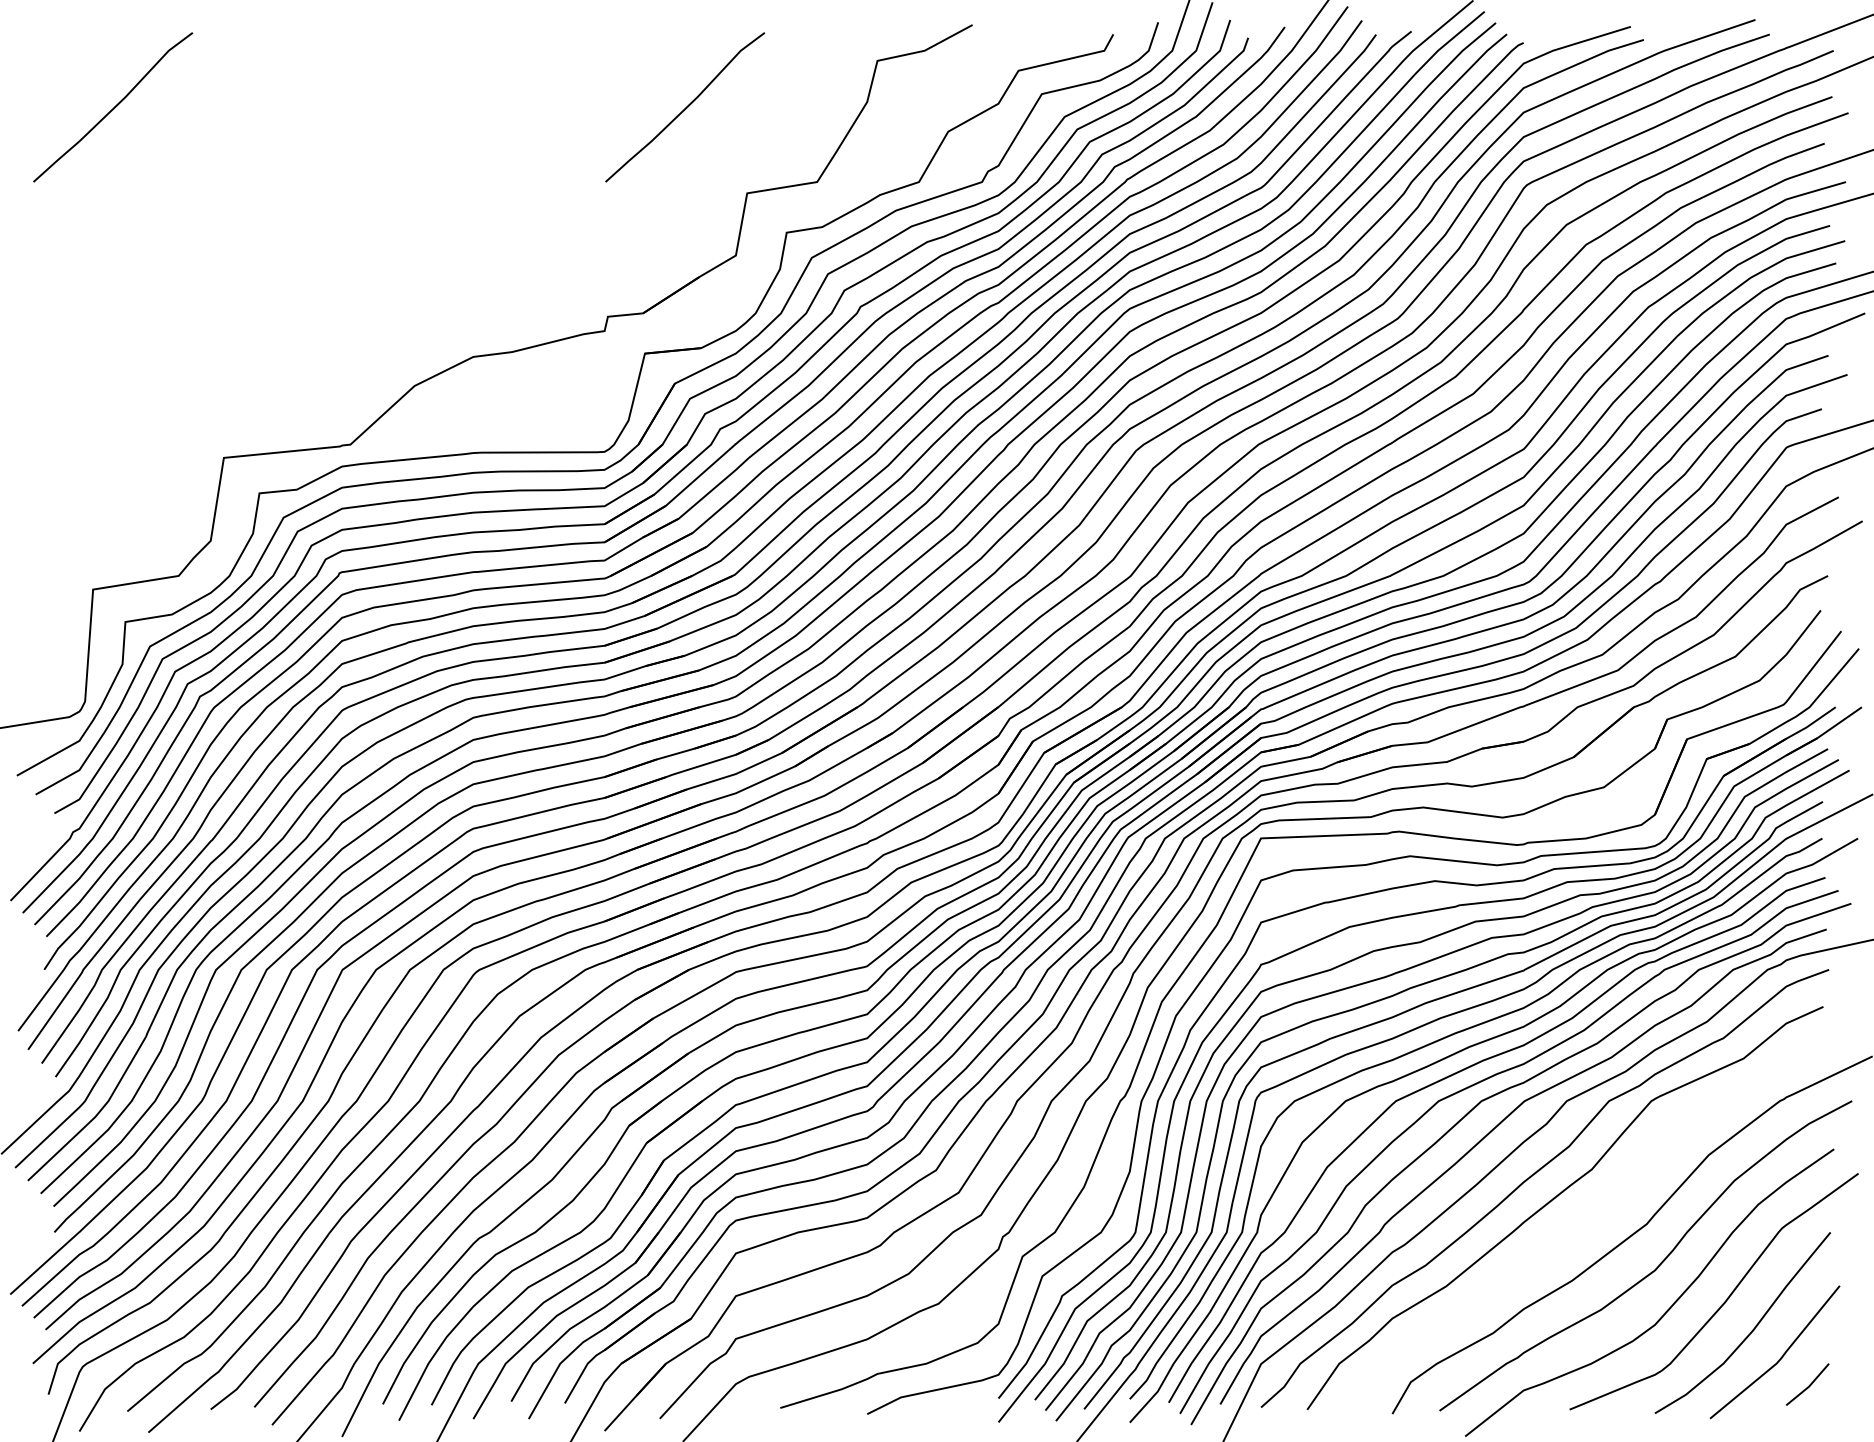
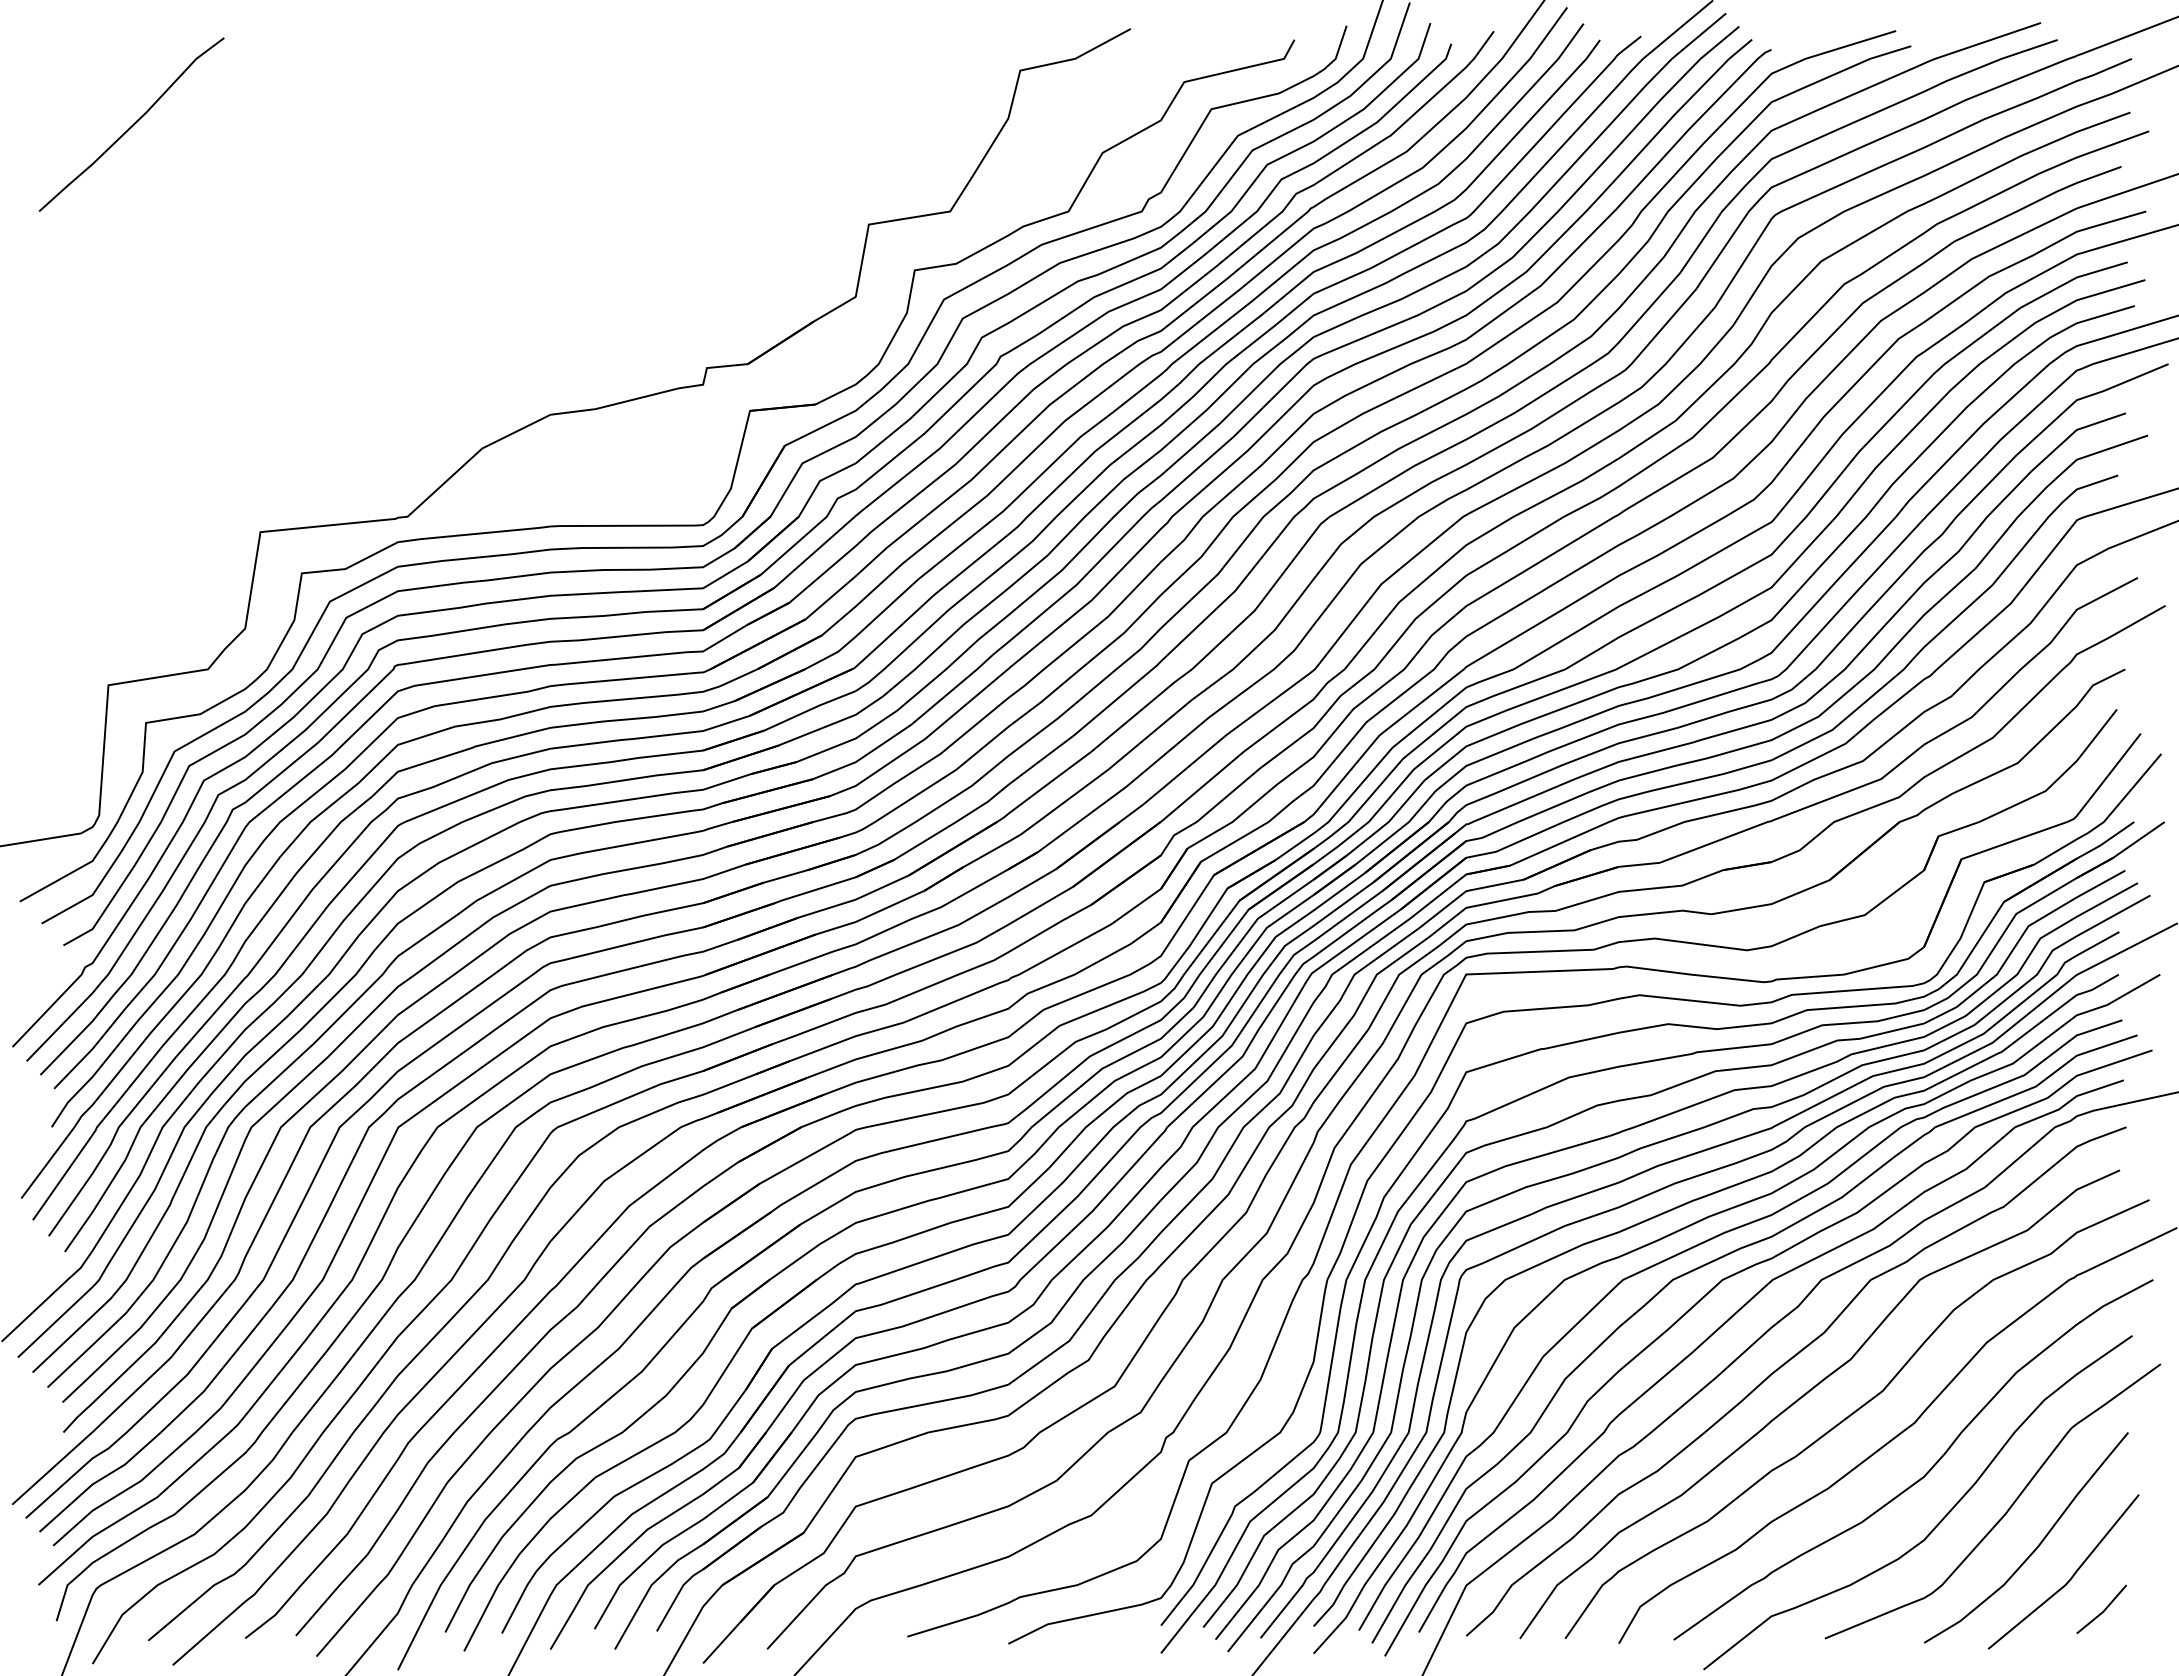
curve: (685, 107) -> (797, 124), removed
curve: (1594, 1216) -> (1853, 1414), added

